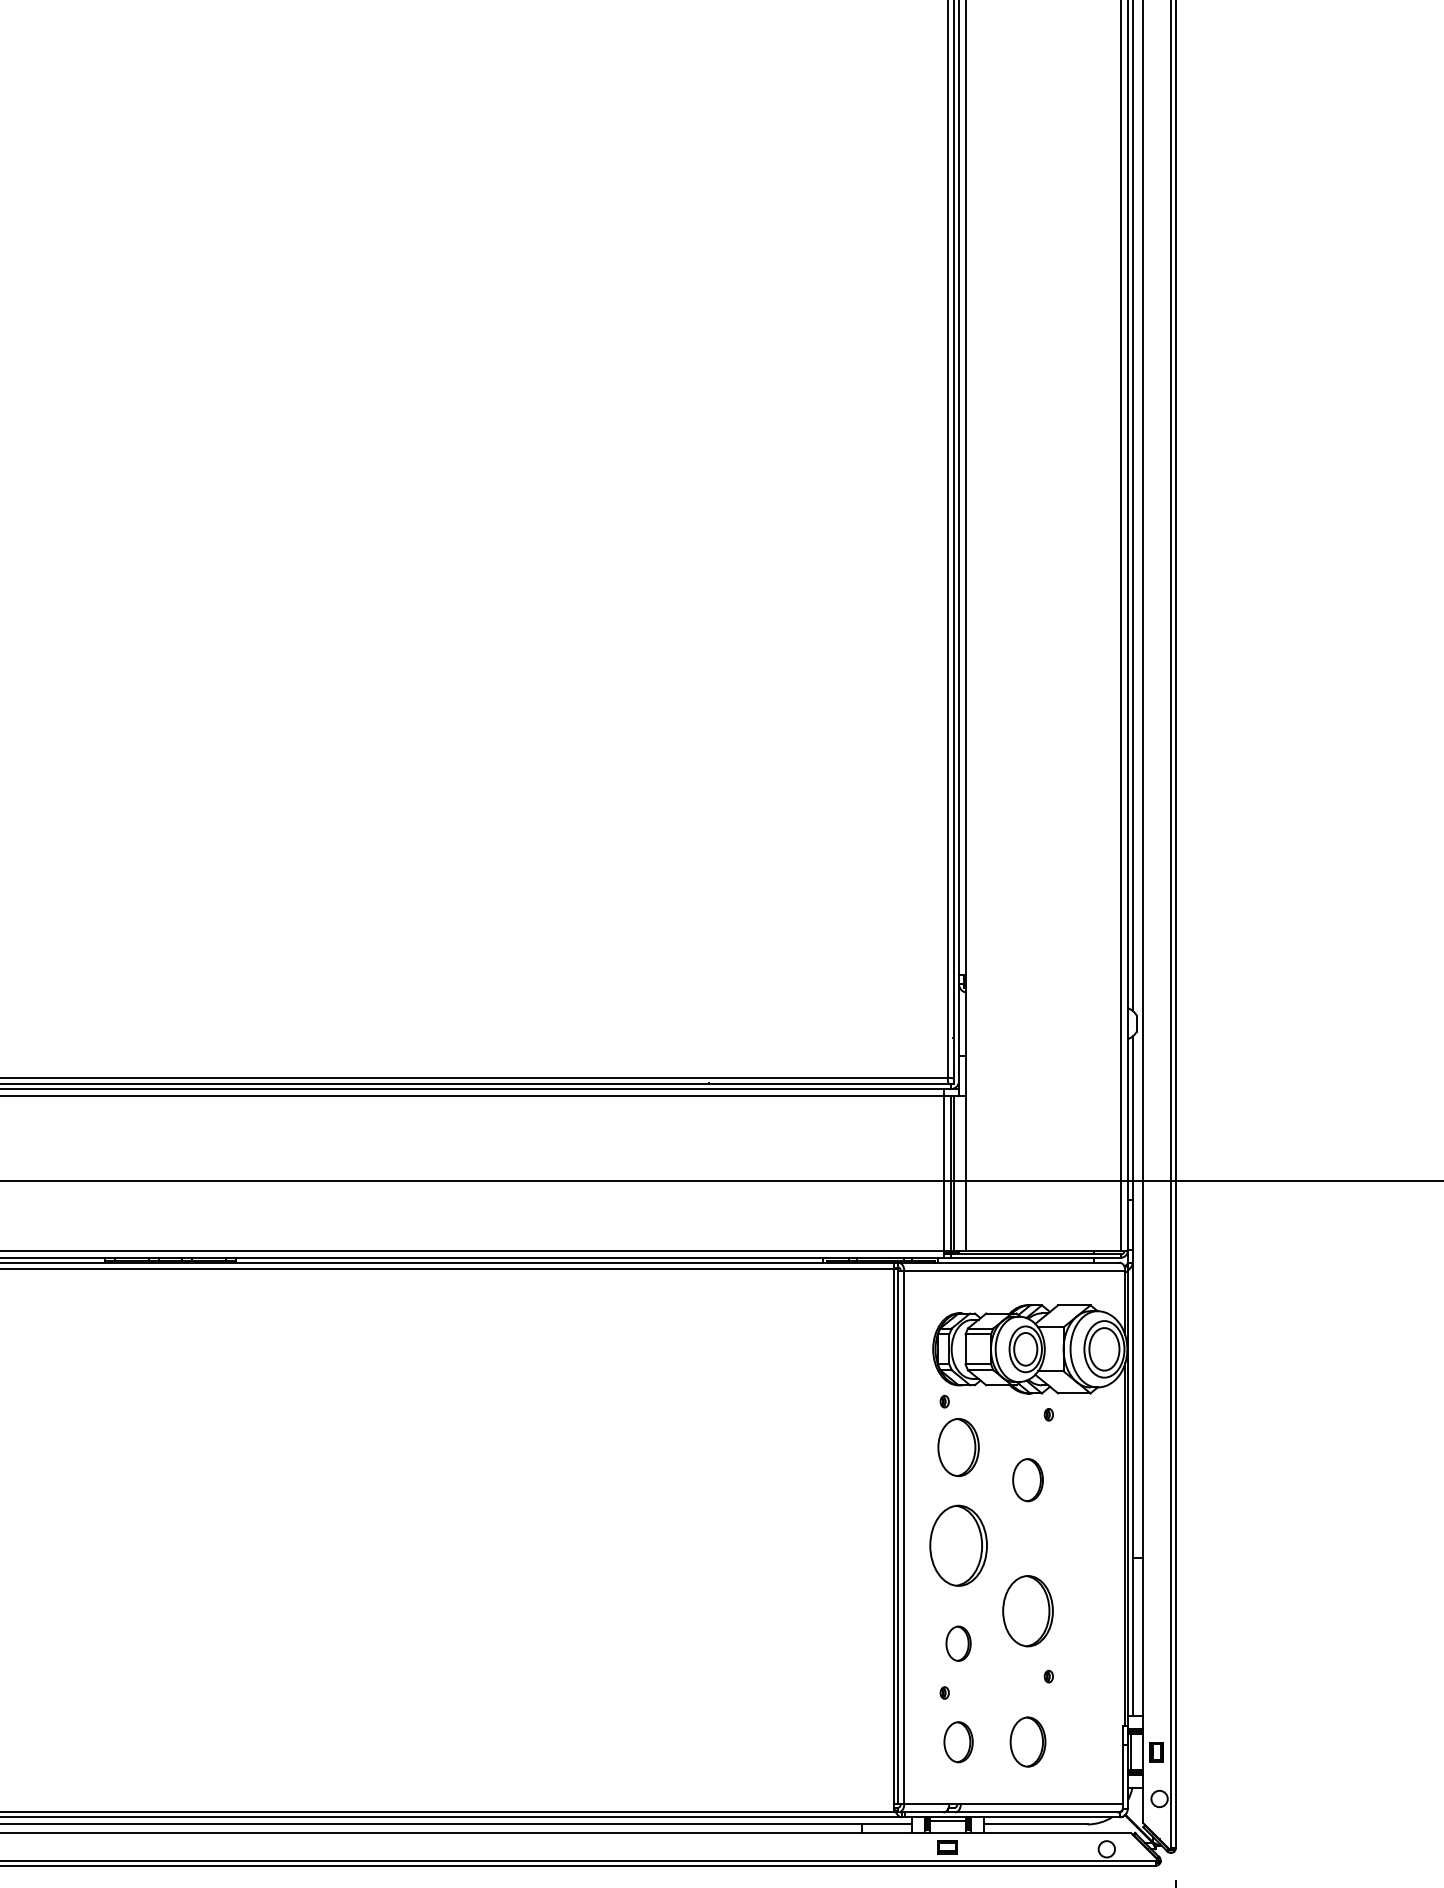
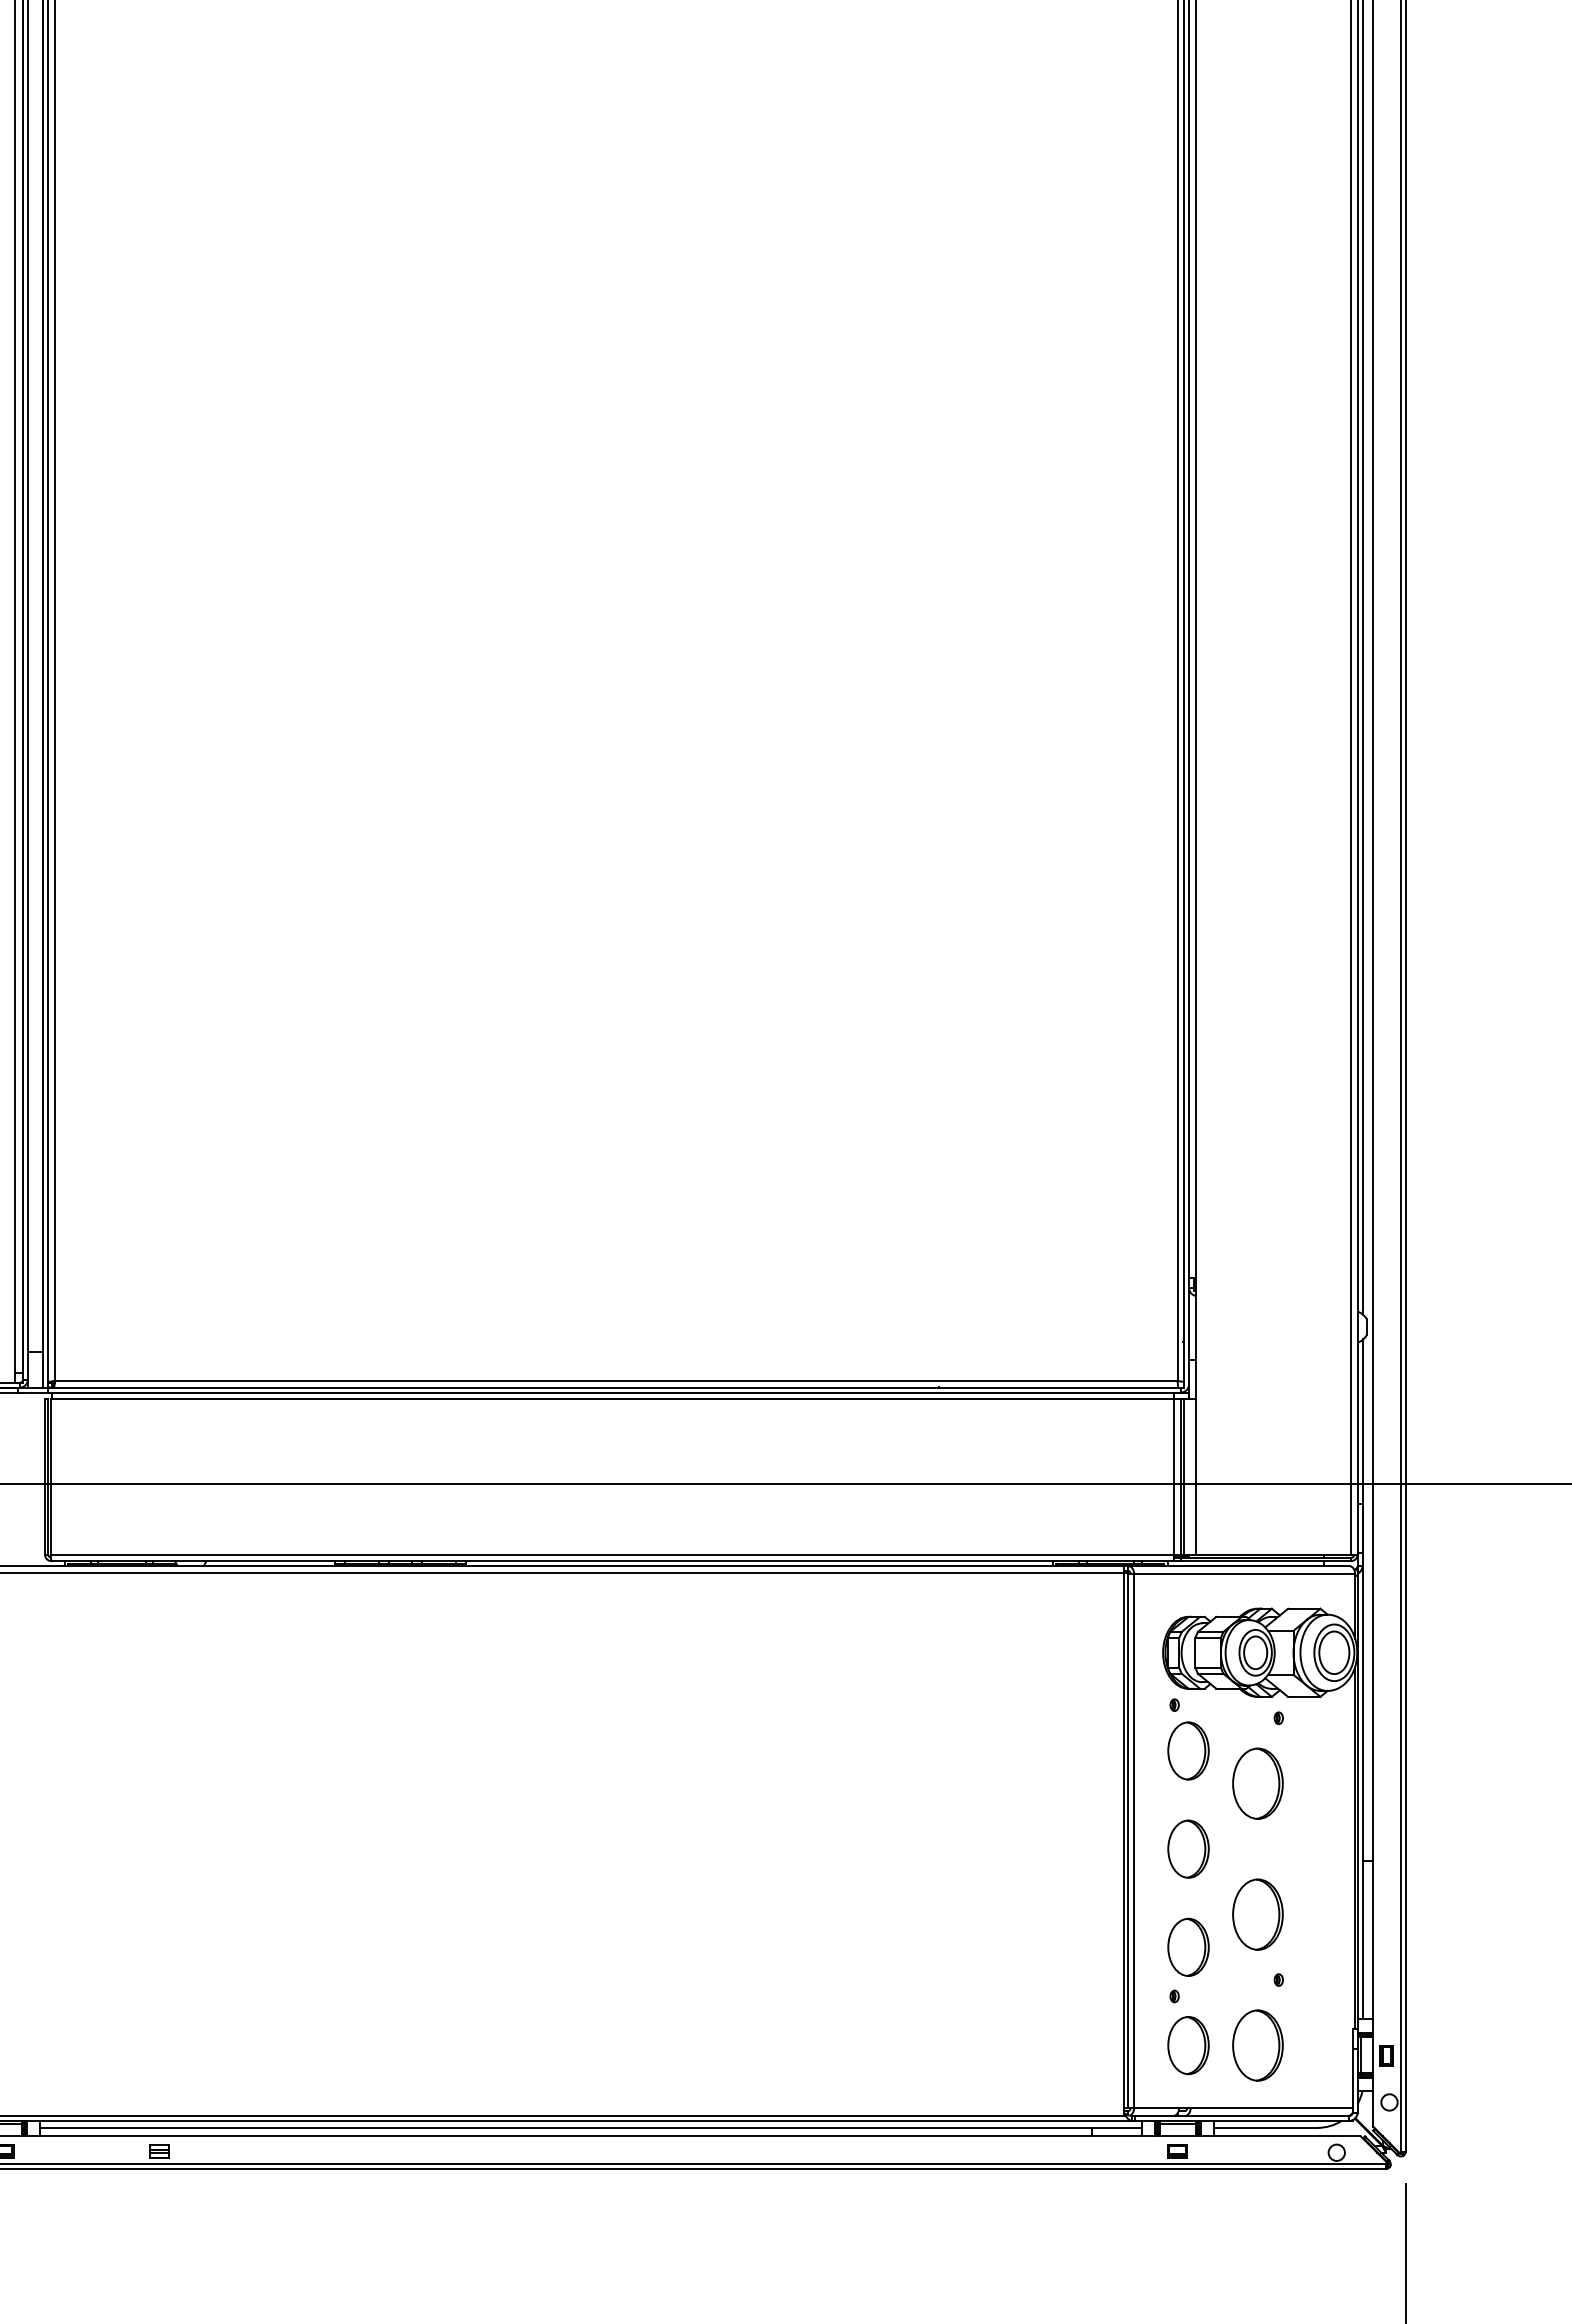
part: (1027, 1480) -> (1257, 1783), size x1.67
part: (958, 1545) -> (1188, 1848), size x0.71
part: (958, 1643) -> (1188, 1946), size x1.67
part: (958, 1742) -> (1188, 2045), size x1.43
part: (1027, 1742) -> (1257, 2045), size x1.43

